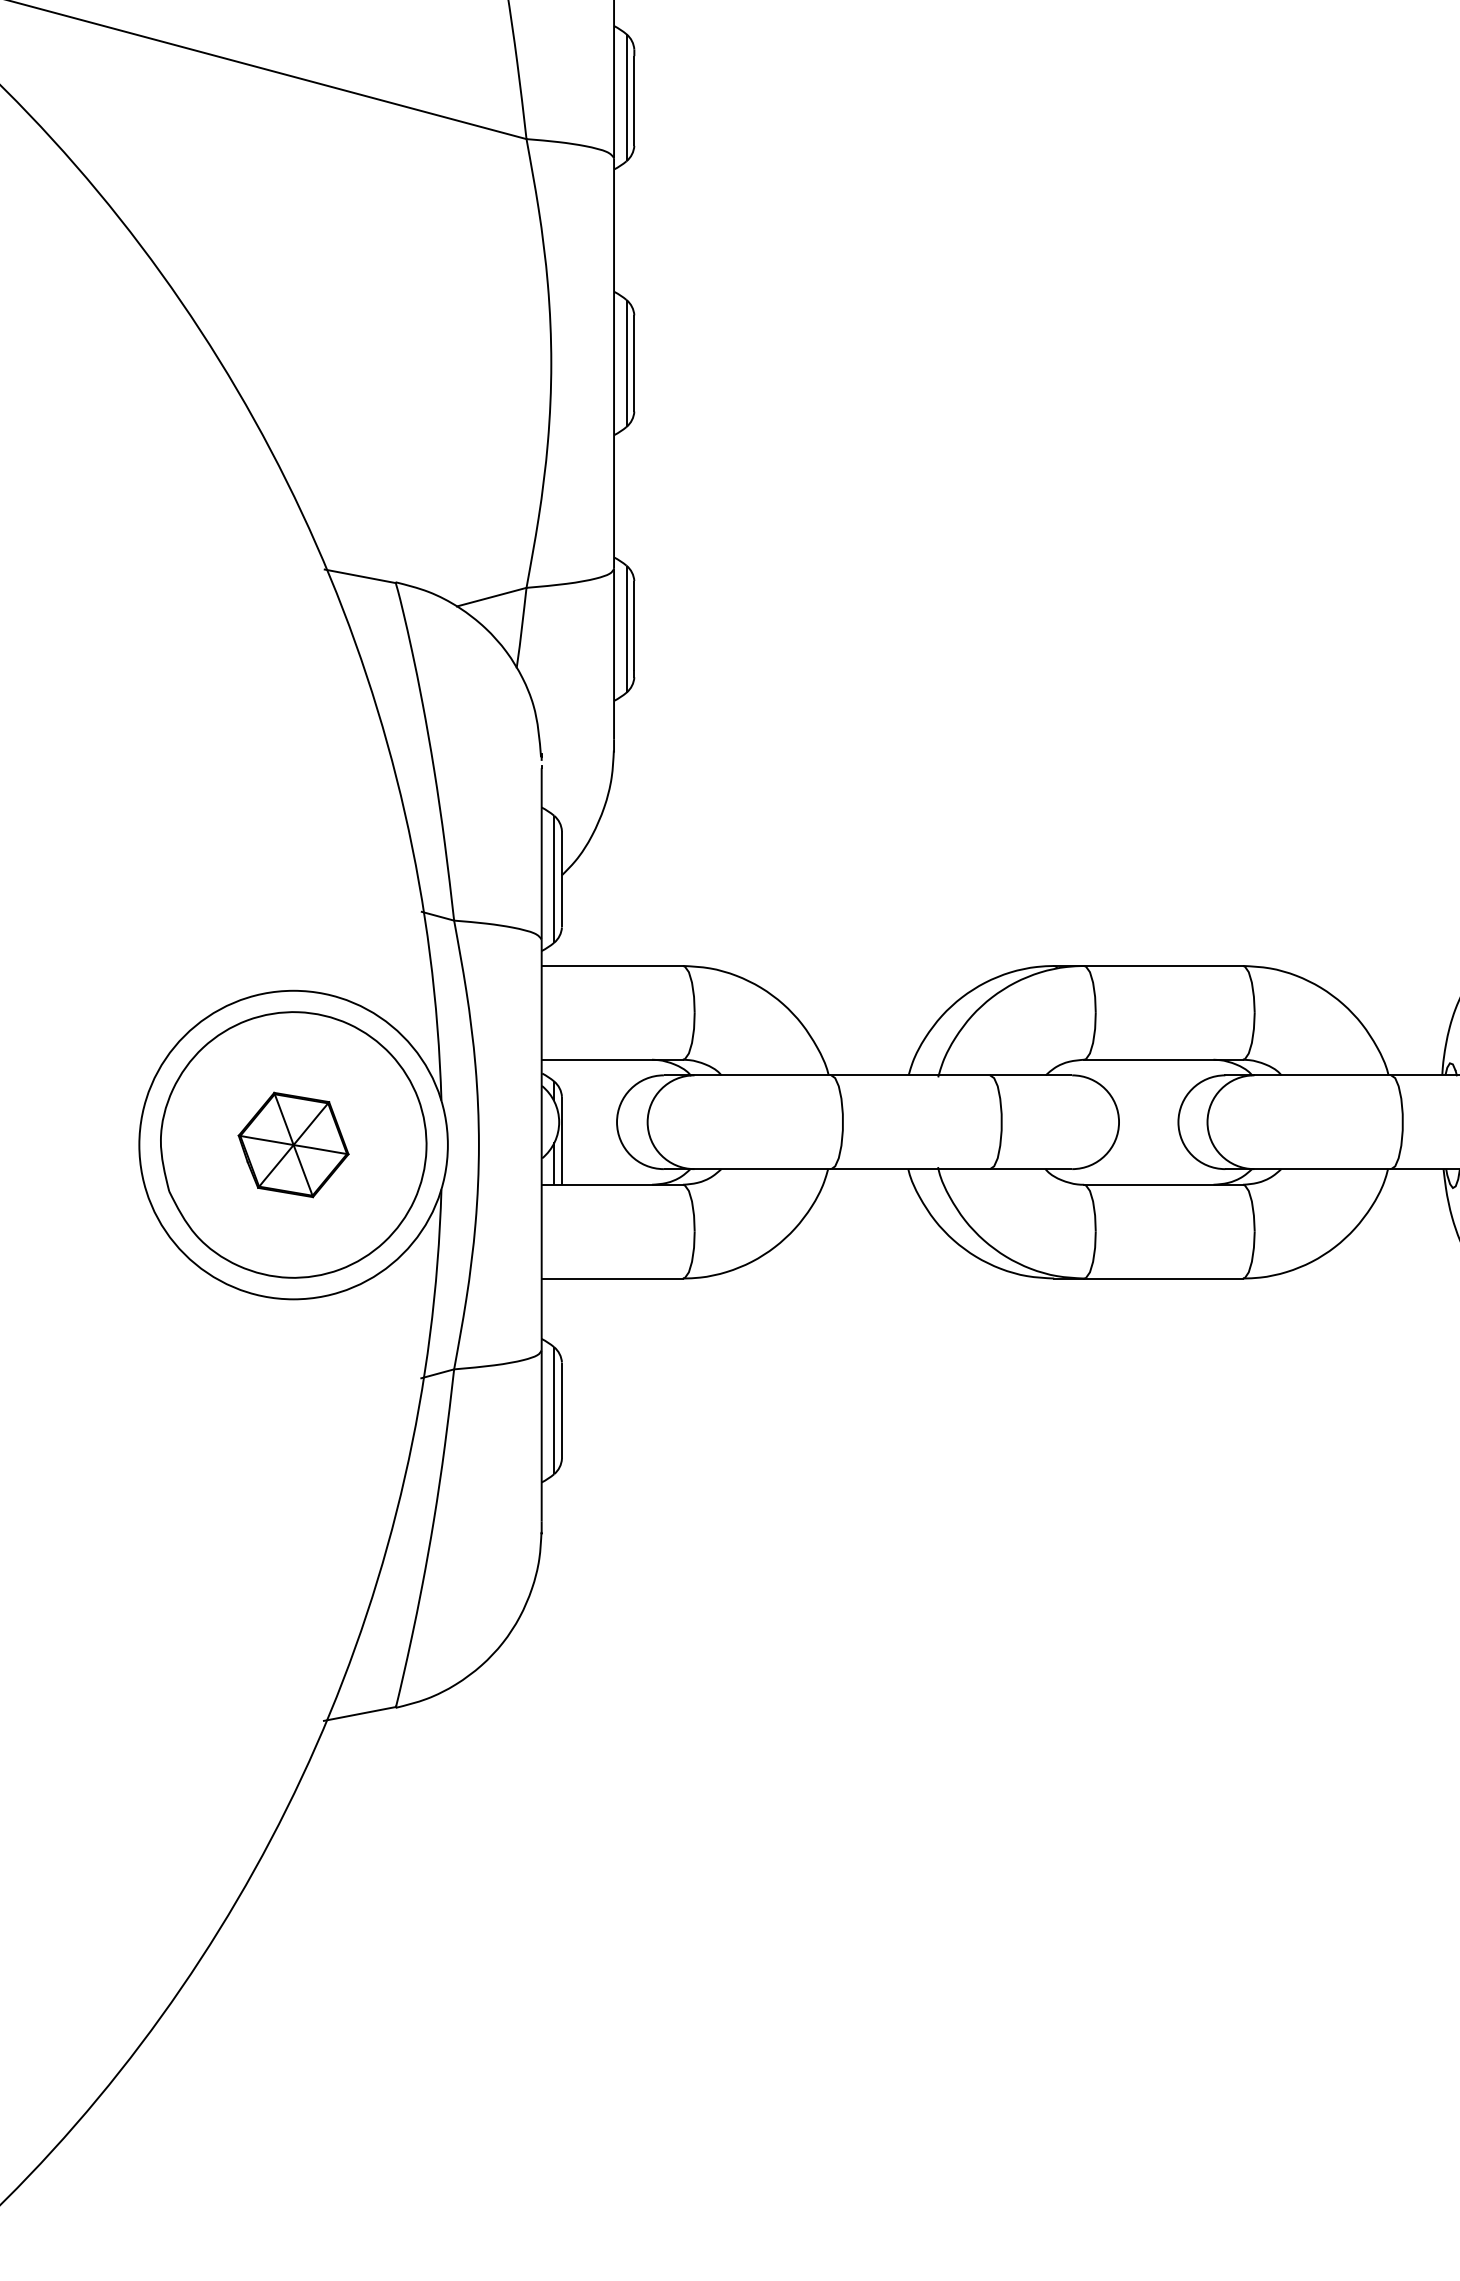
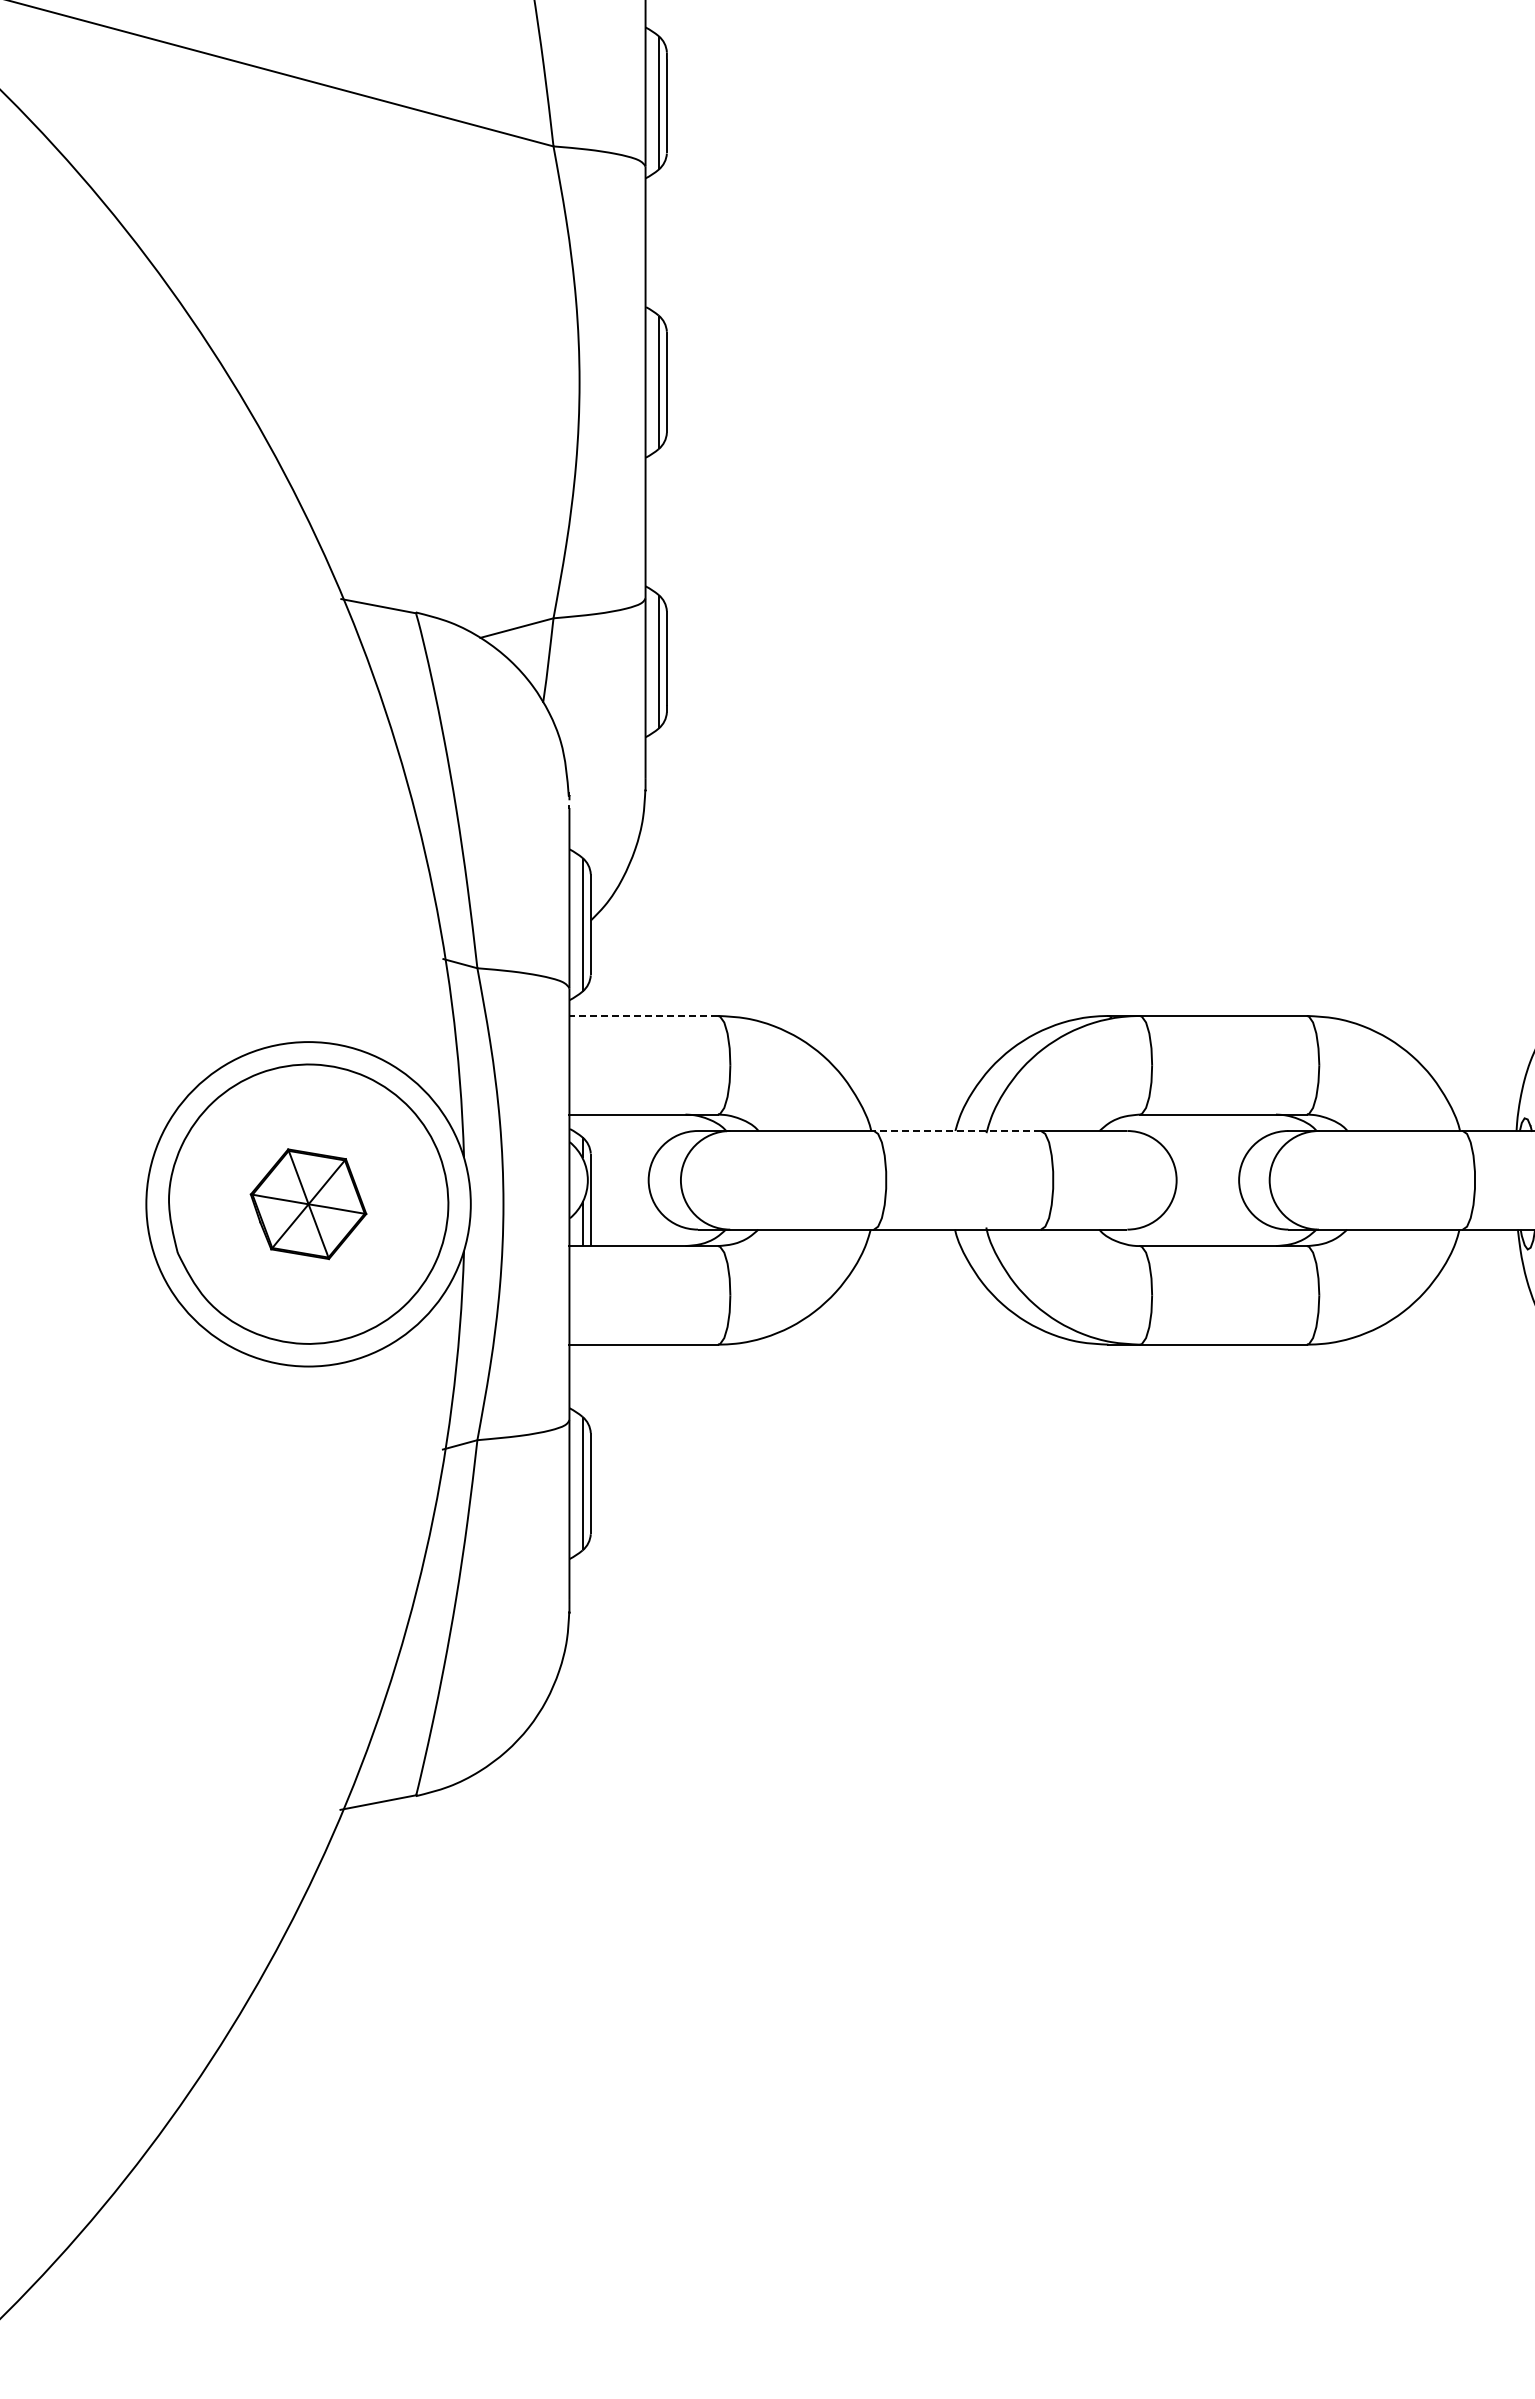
line: (612, 965) -> (643, 1015), solid -> dashed
line: (910, 1075) -> (957, 1131), solid -> dashed

